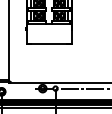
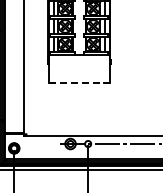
line: (49, 43) -> (79, 82), solid -> dashed

